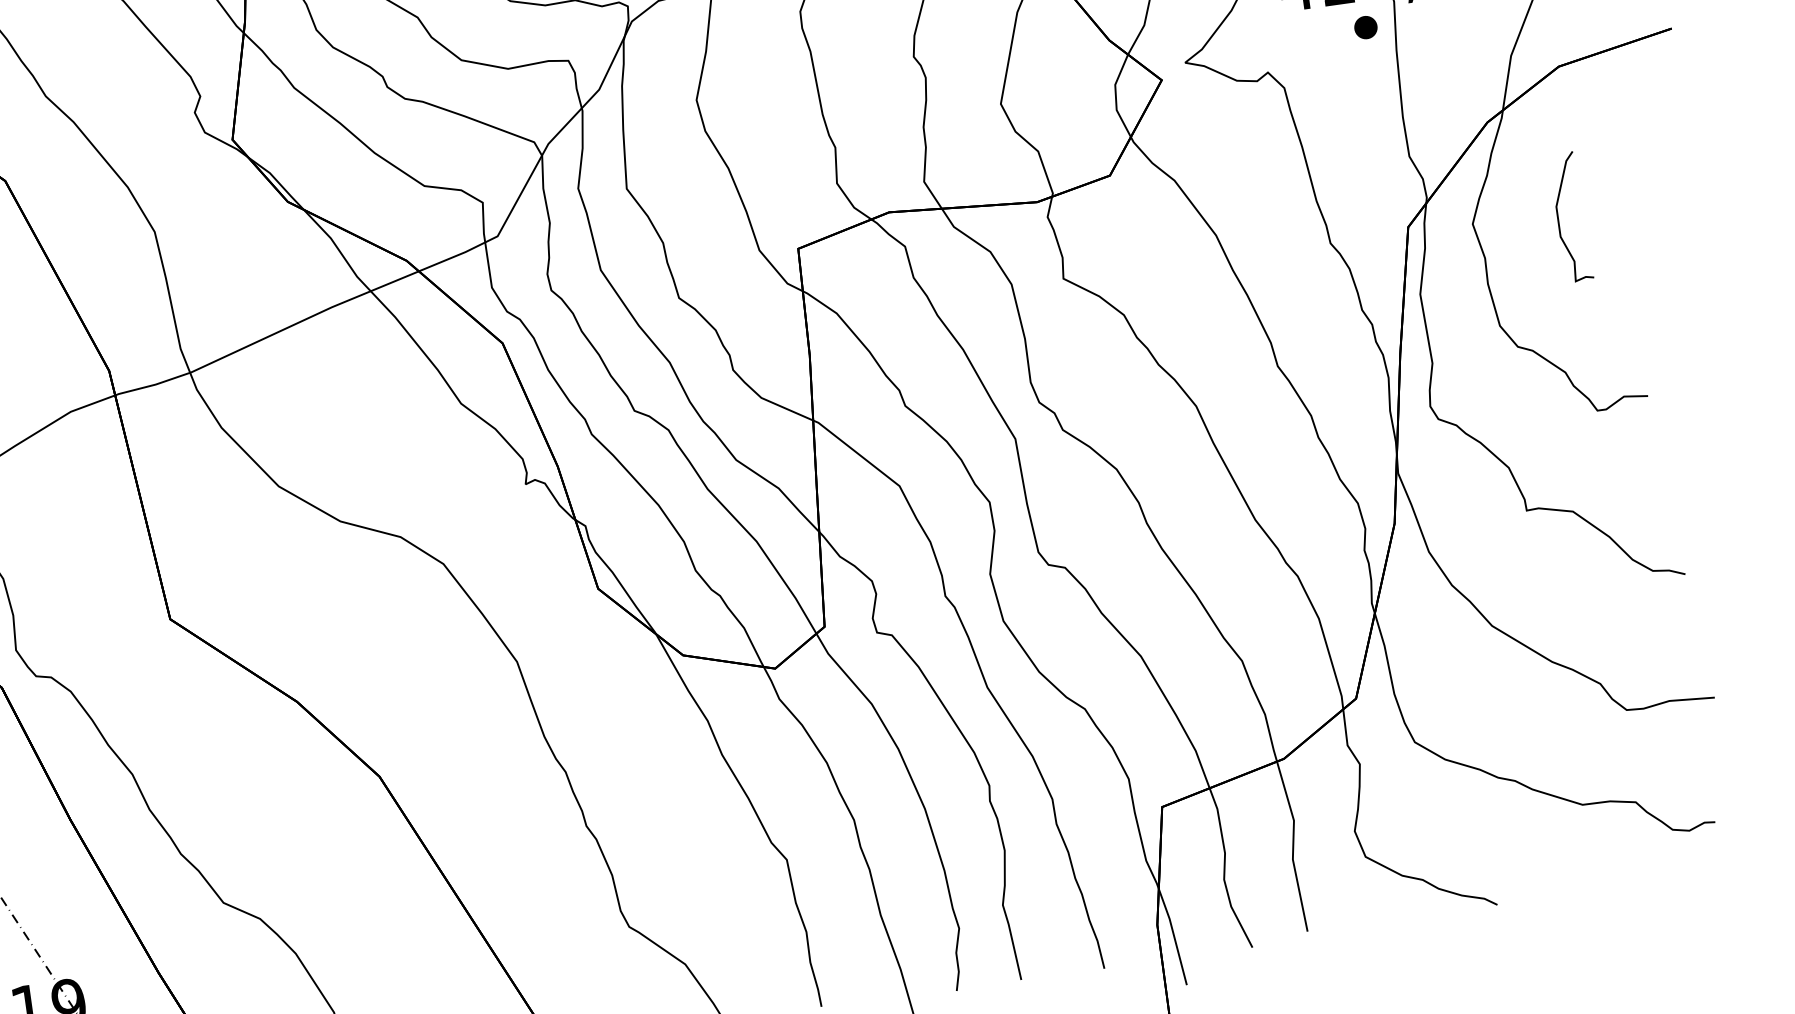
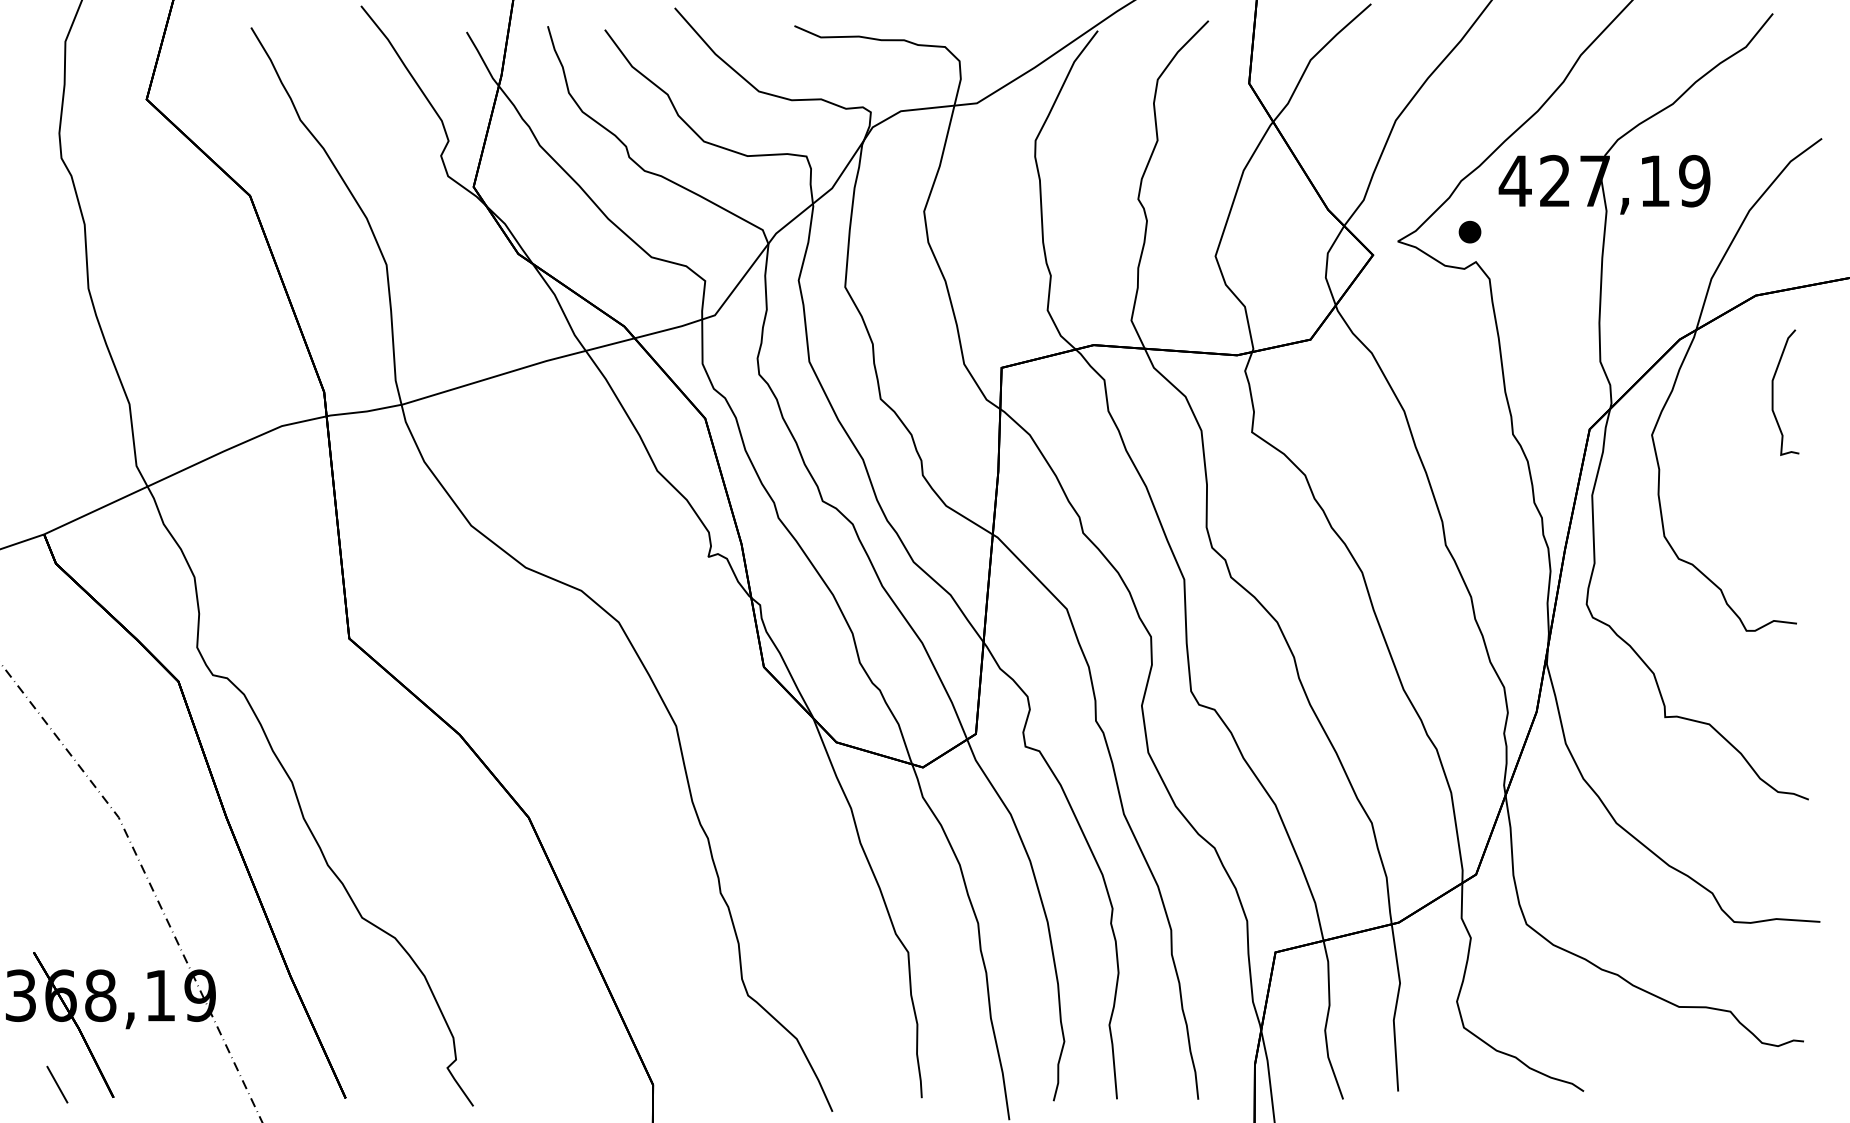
part: (1365, 26) -> (1469, 231), moved
curve: (1559, 218) -> (1773, 392), moved

